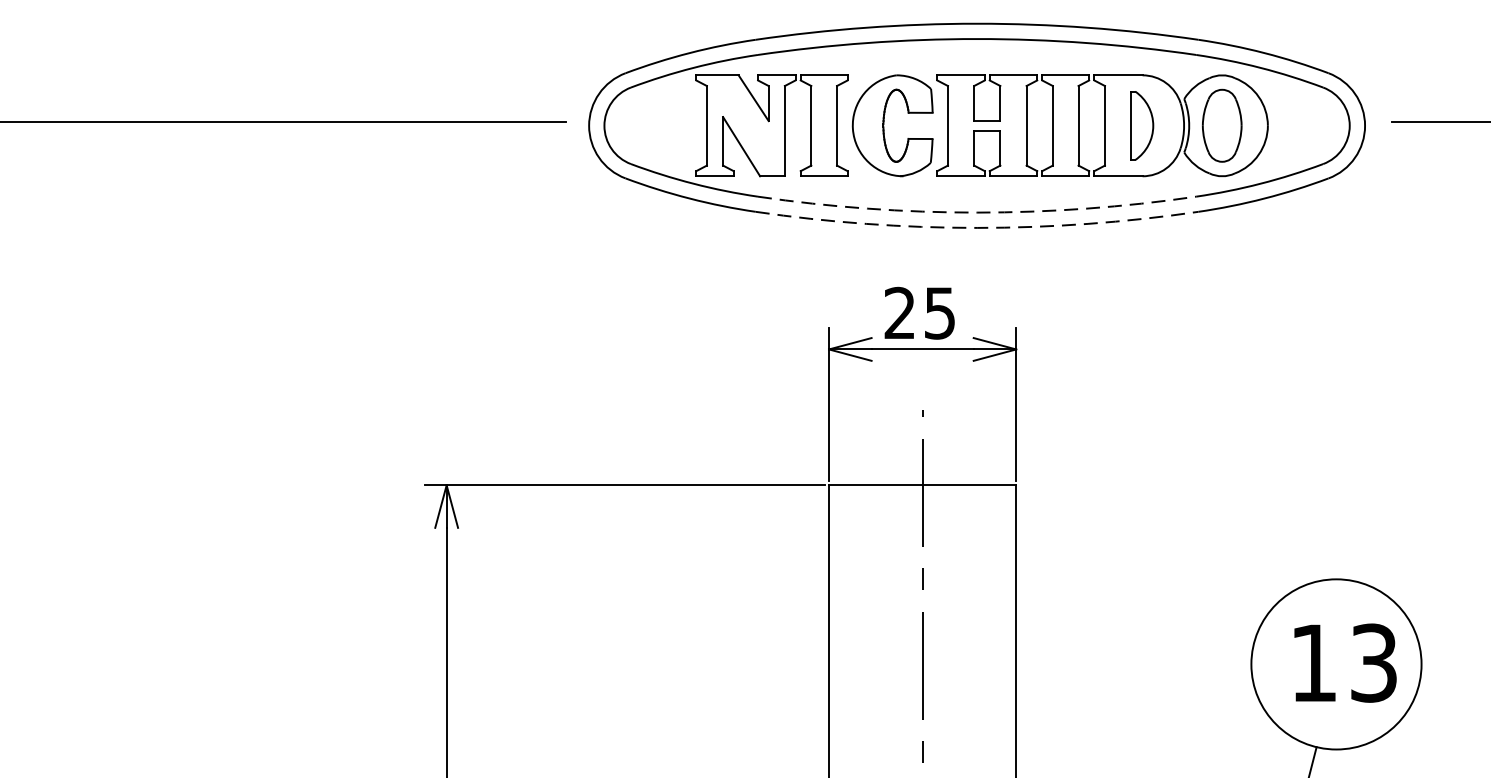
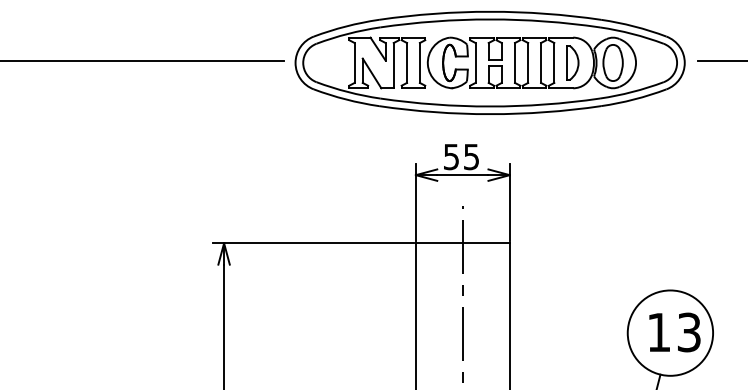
arc: (977, 212) -> (490, 106), dashed -> solid
arc: (977, 228) -> (490, 114), dashed -> solid
text: (898, 312) -> (450, 156), 25 -> 55

